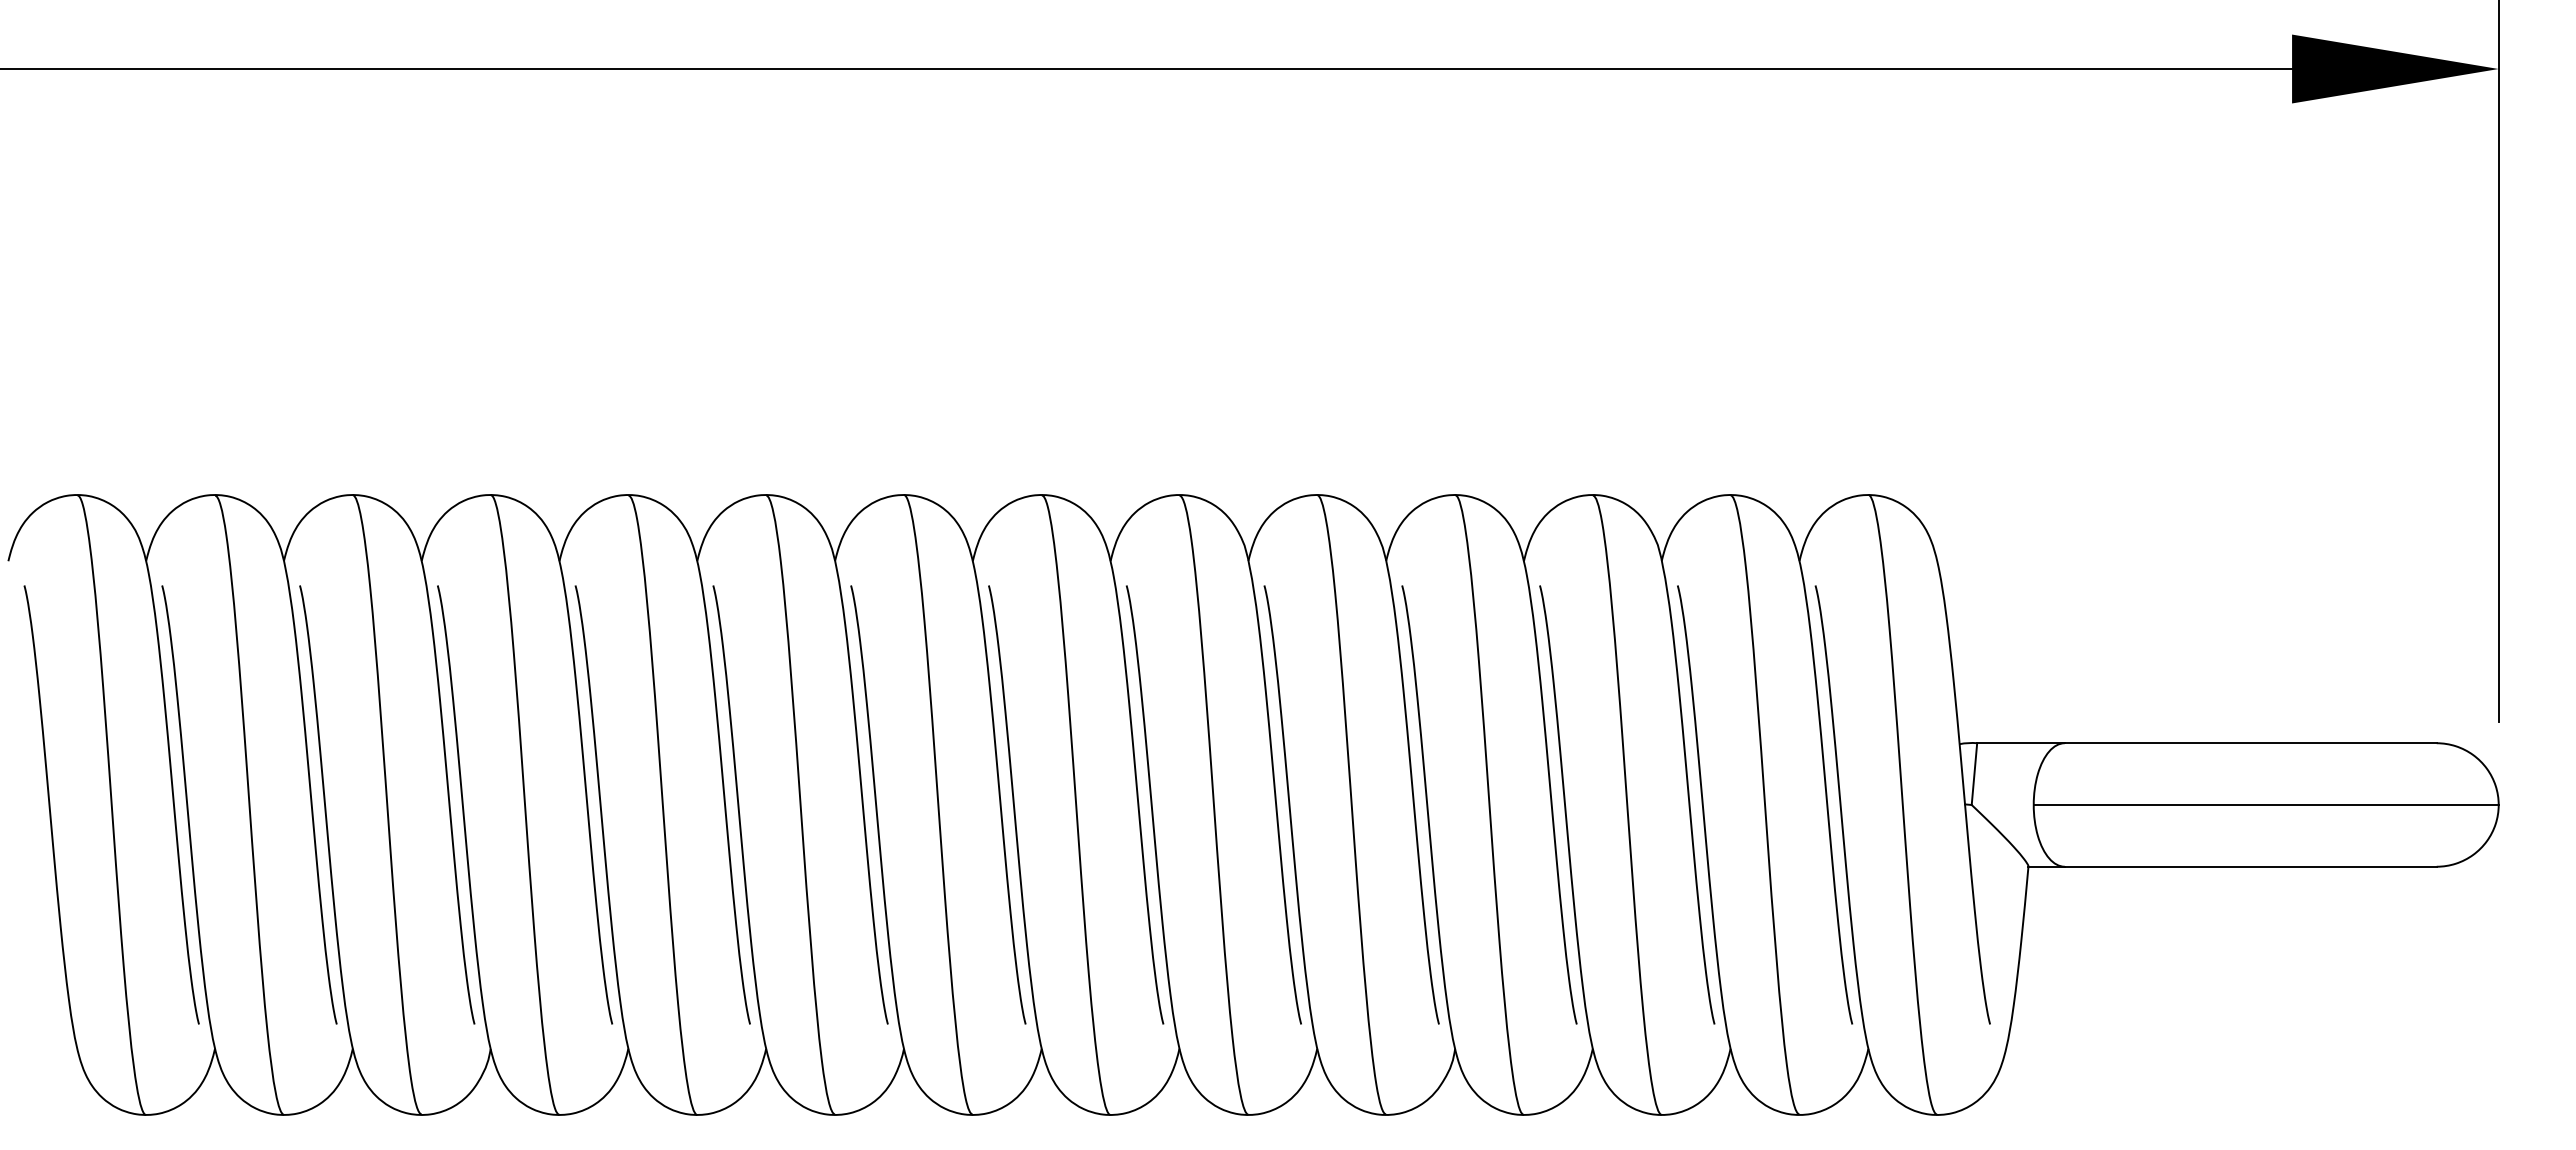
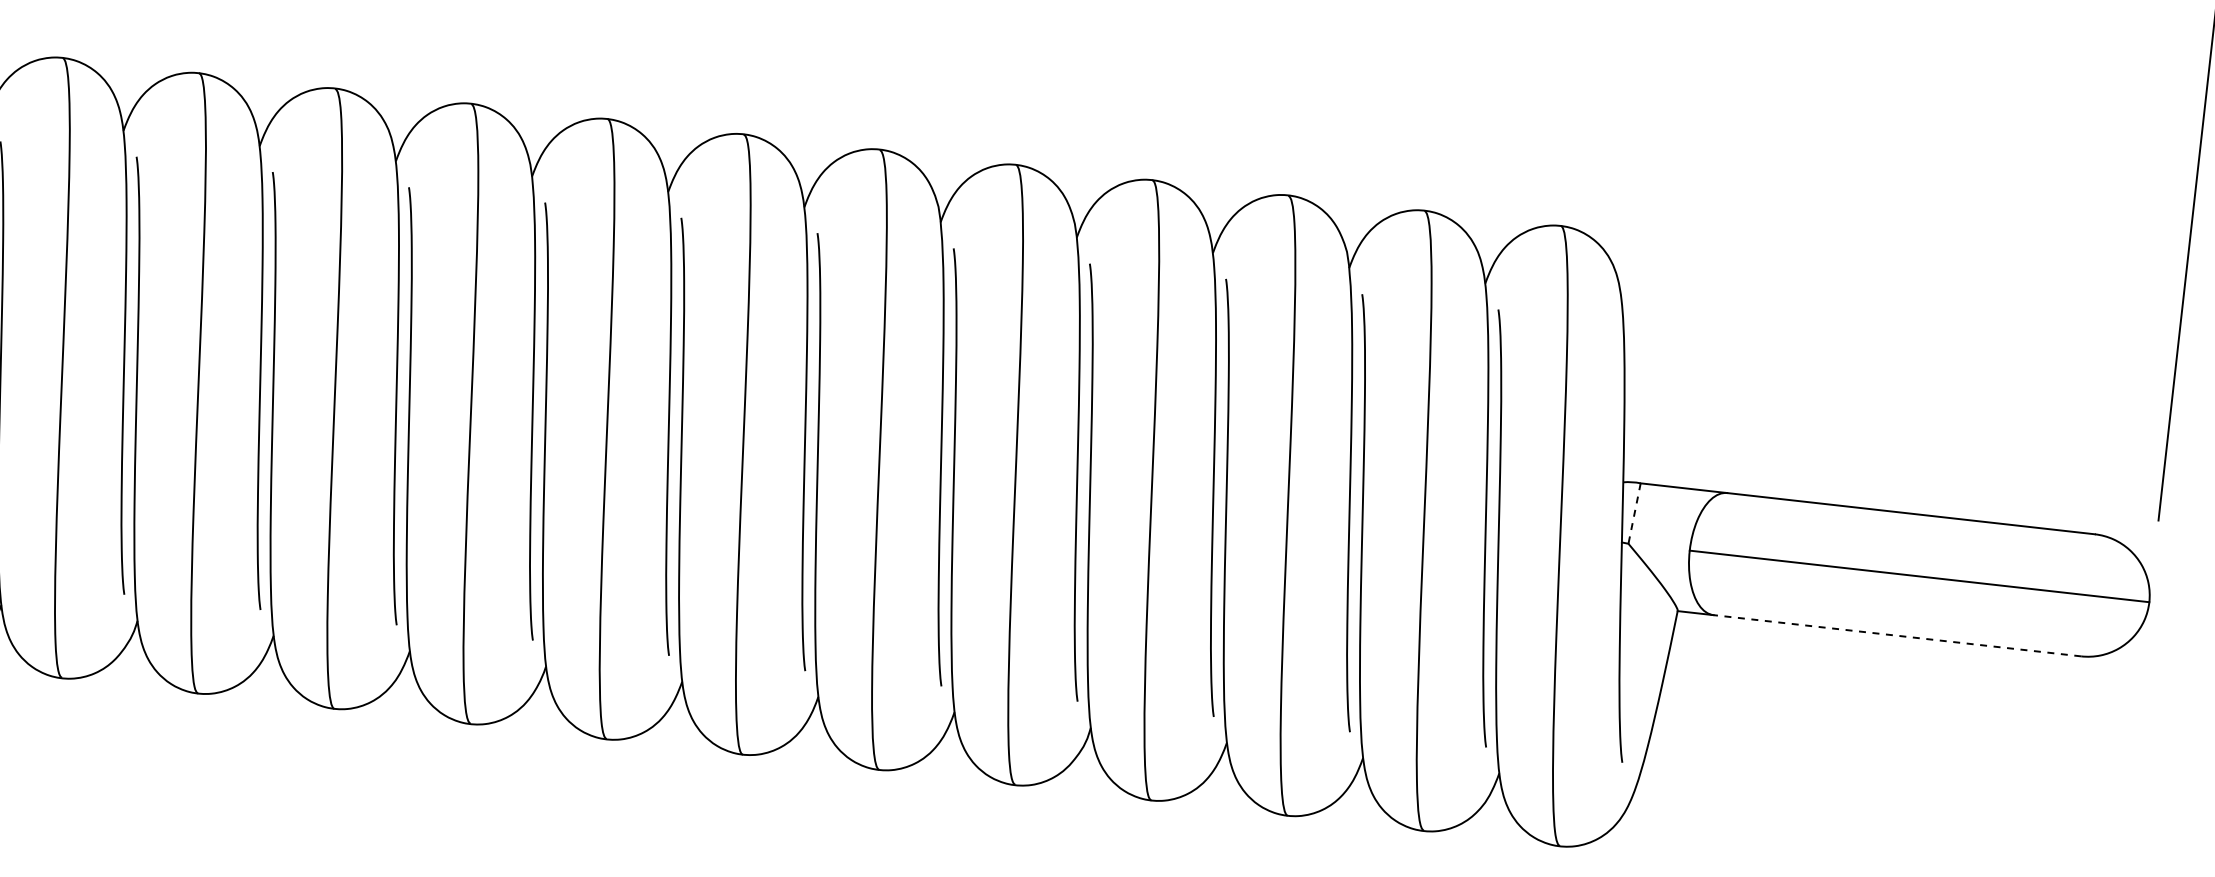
line: (1974, 774) -> (1634, 513), solid -> dashed
line: (2250, 866) -> (1897, 635), solid -> dashed

